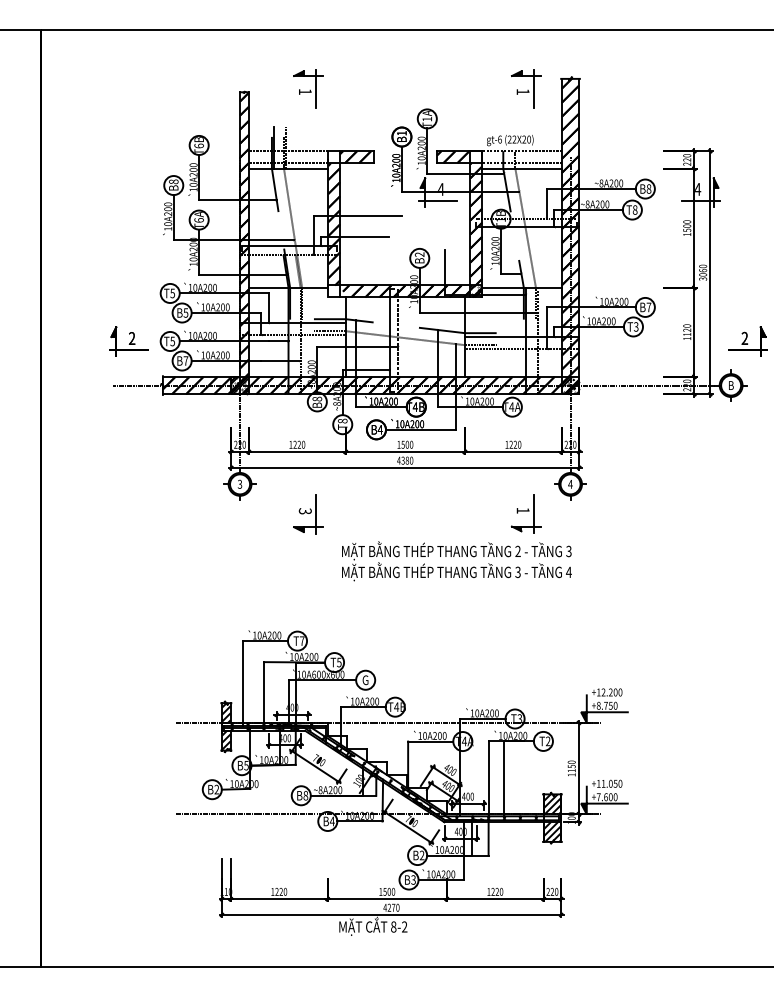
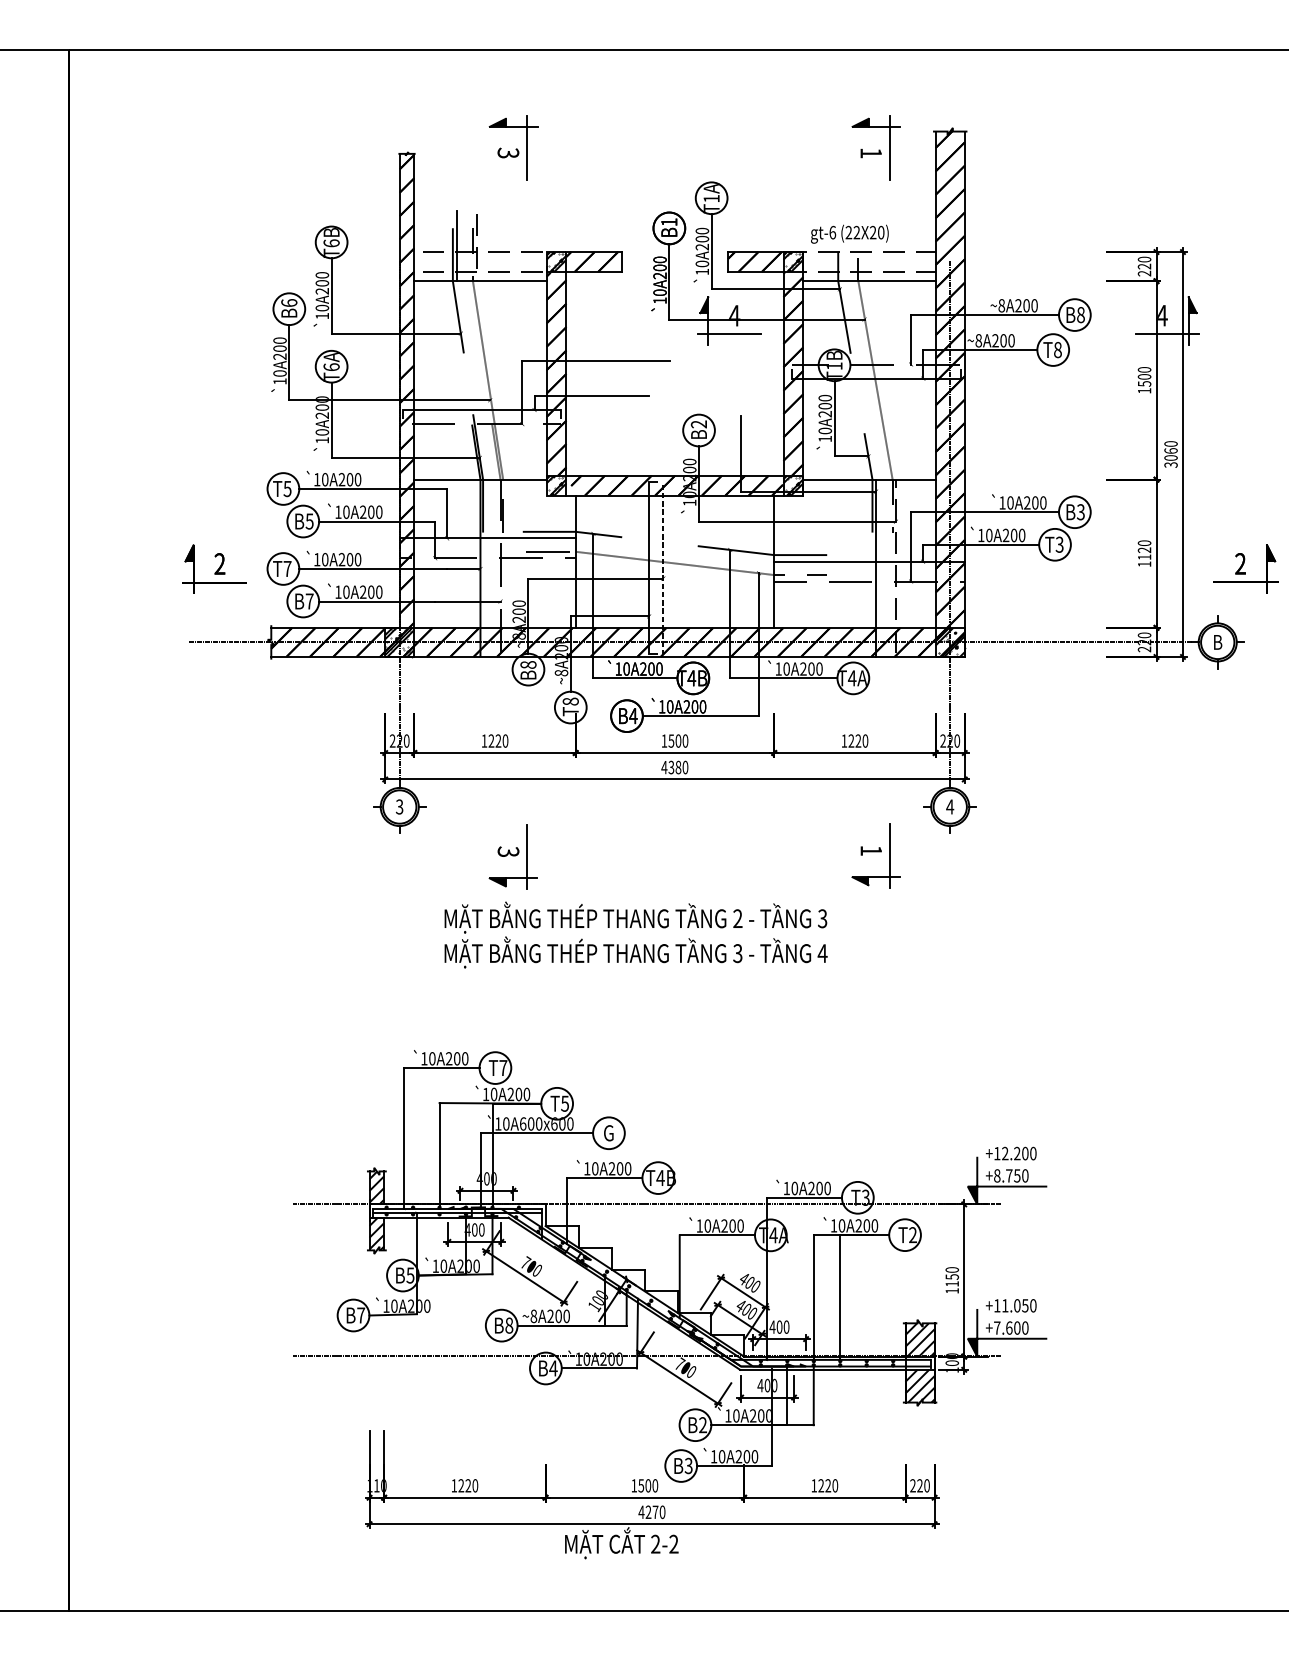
text: (304, 91) -> (507, 152), 1 -> 3
hatch: (334, 157) -> (557, 262), added
hatch: (476, 157) -> (793, 262), added
text: (173, 181) -> (288, 302), B8 -> B6
hatch: (334, 291) -> (557, 485), added
text: (648, 307) -> (1080, 512), B7 -> B3
text: (172, 341) -> (287, 568), T5 -> T7
text: (456, 561) -> (635, 935), moved
text: (216, 789) -> (360, 1315), B2 -> B7
text: (393, 926) -> (655, 1543), 8-2 -> 2-2

